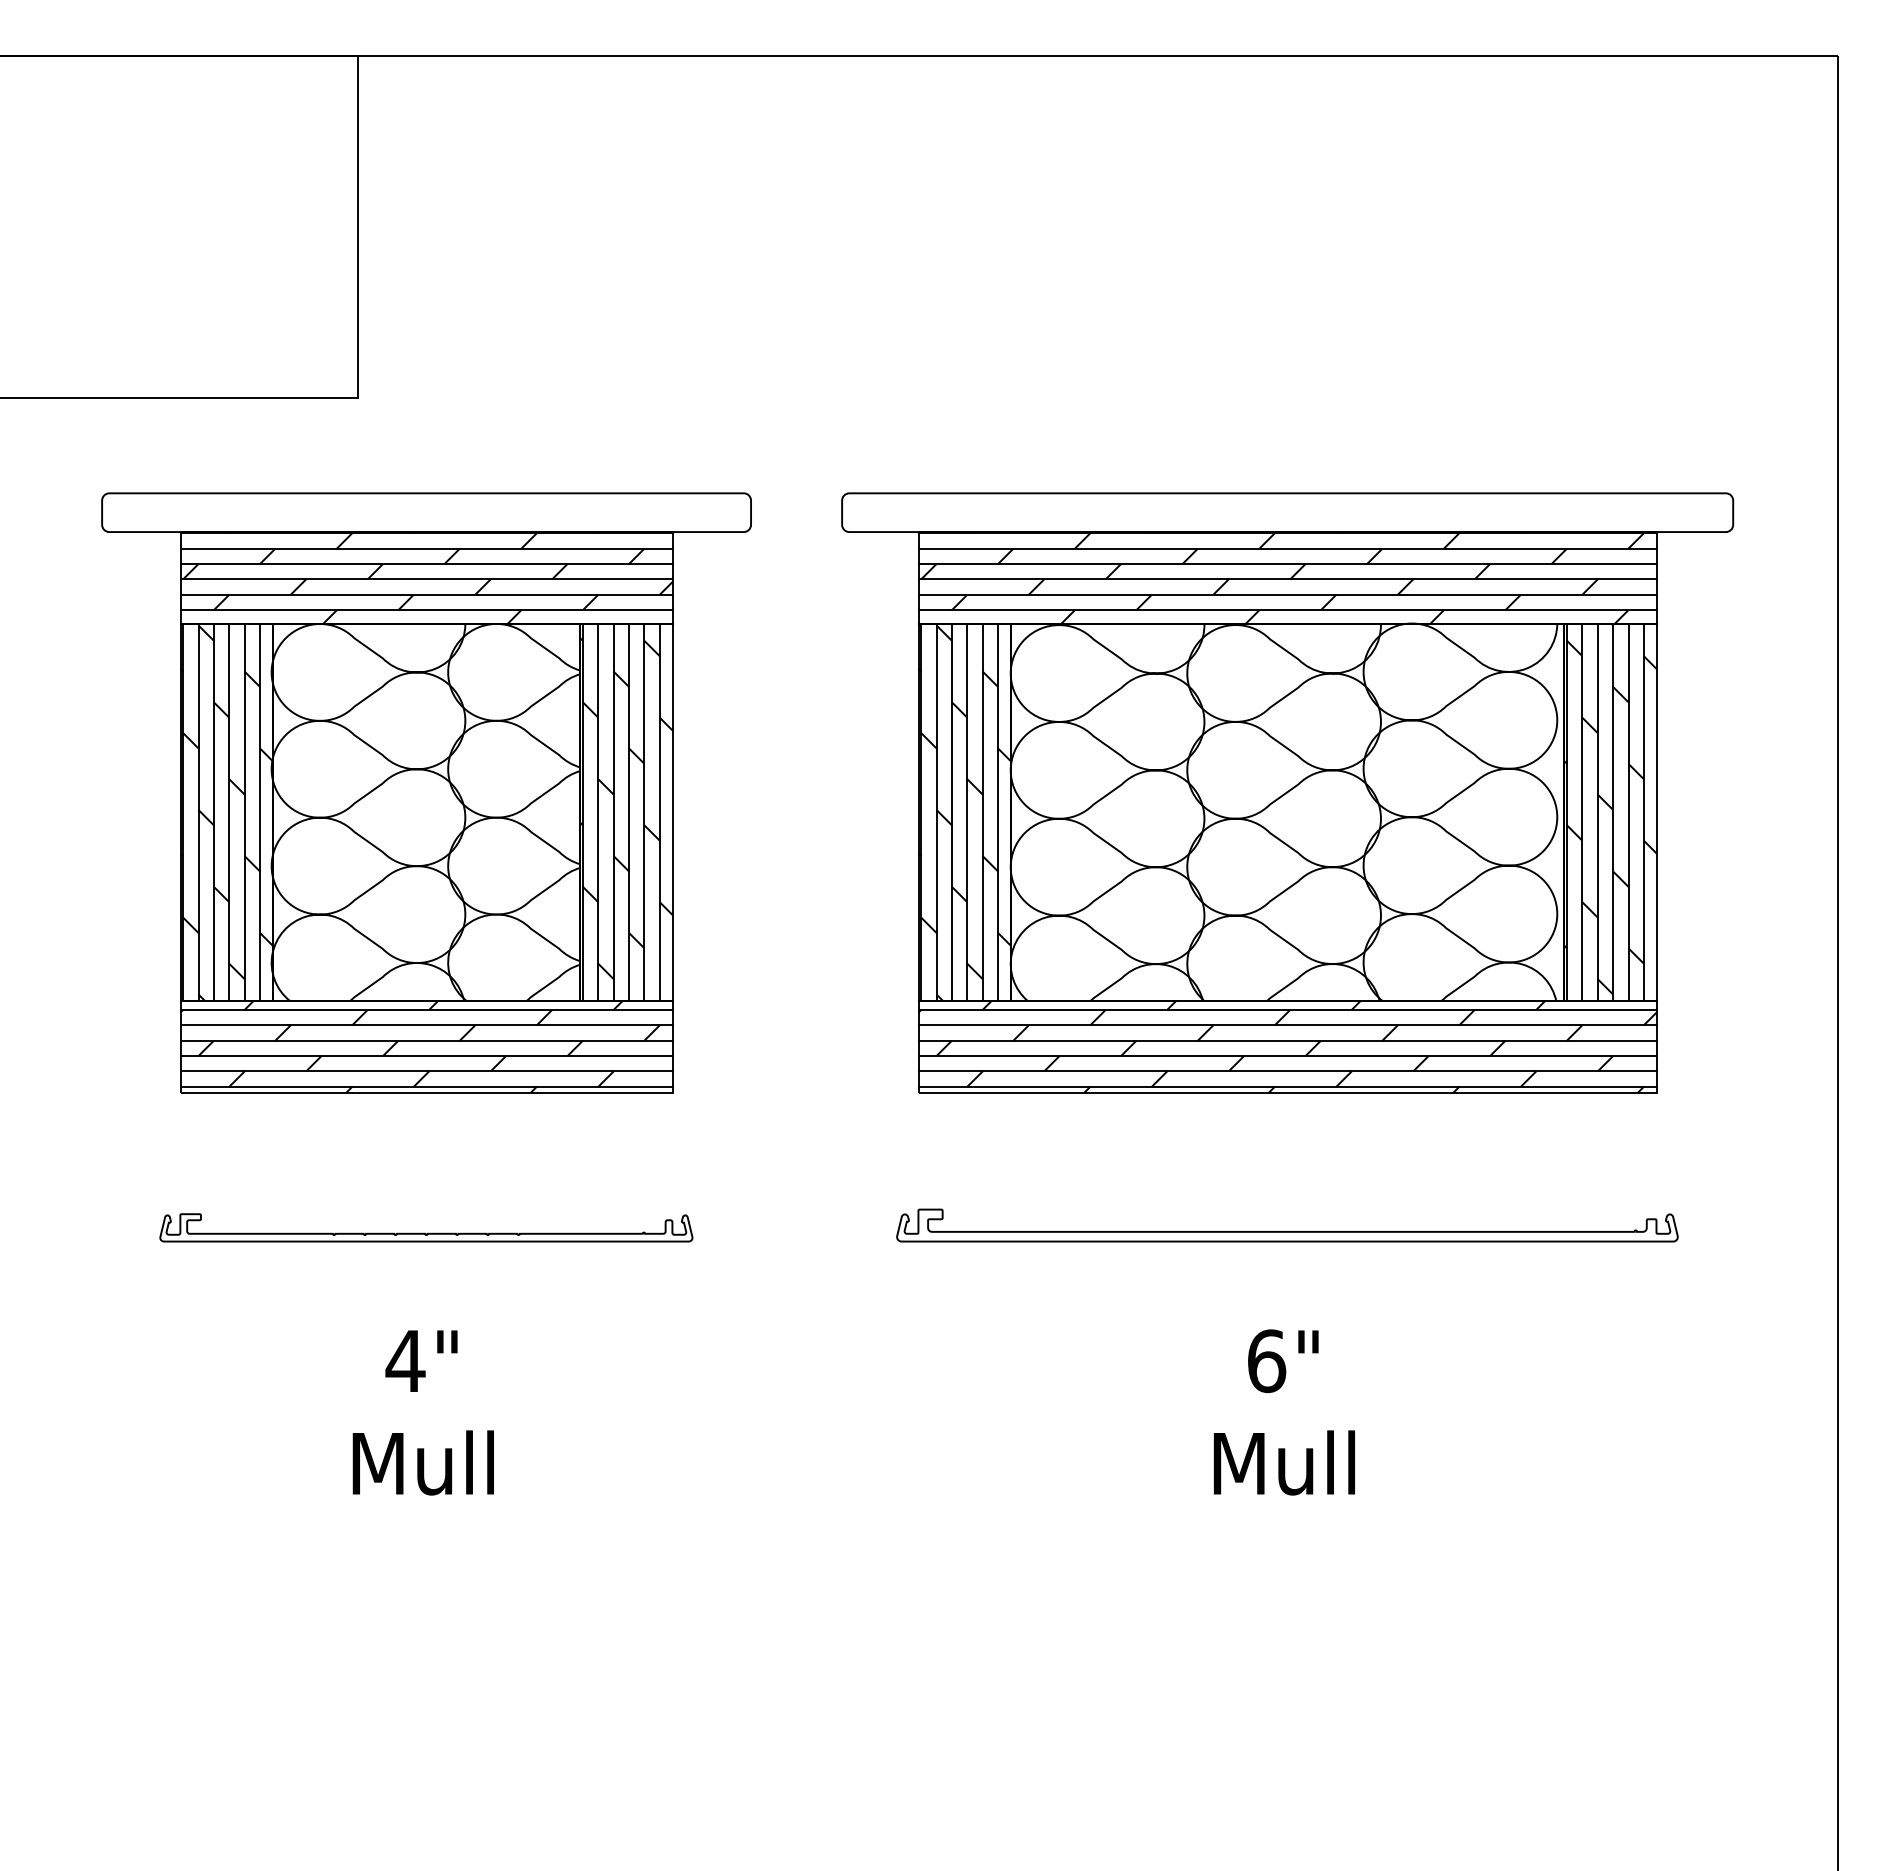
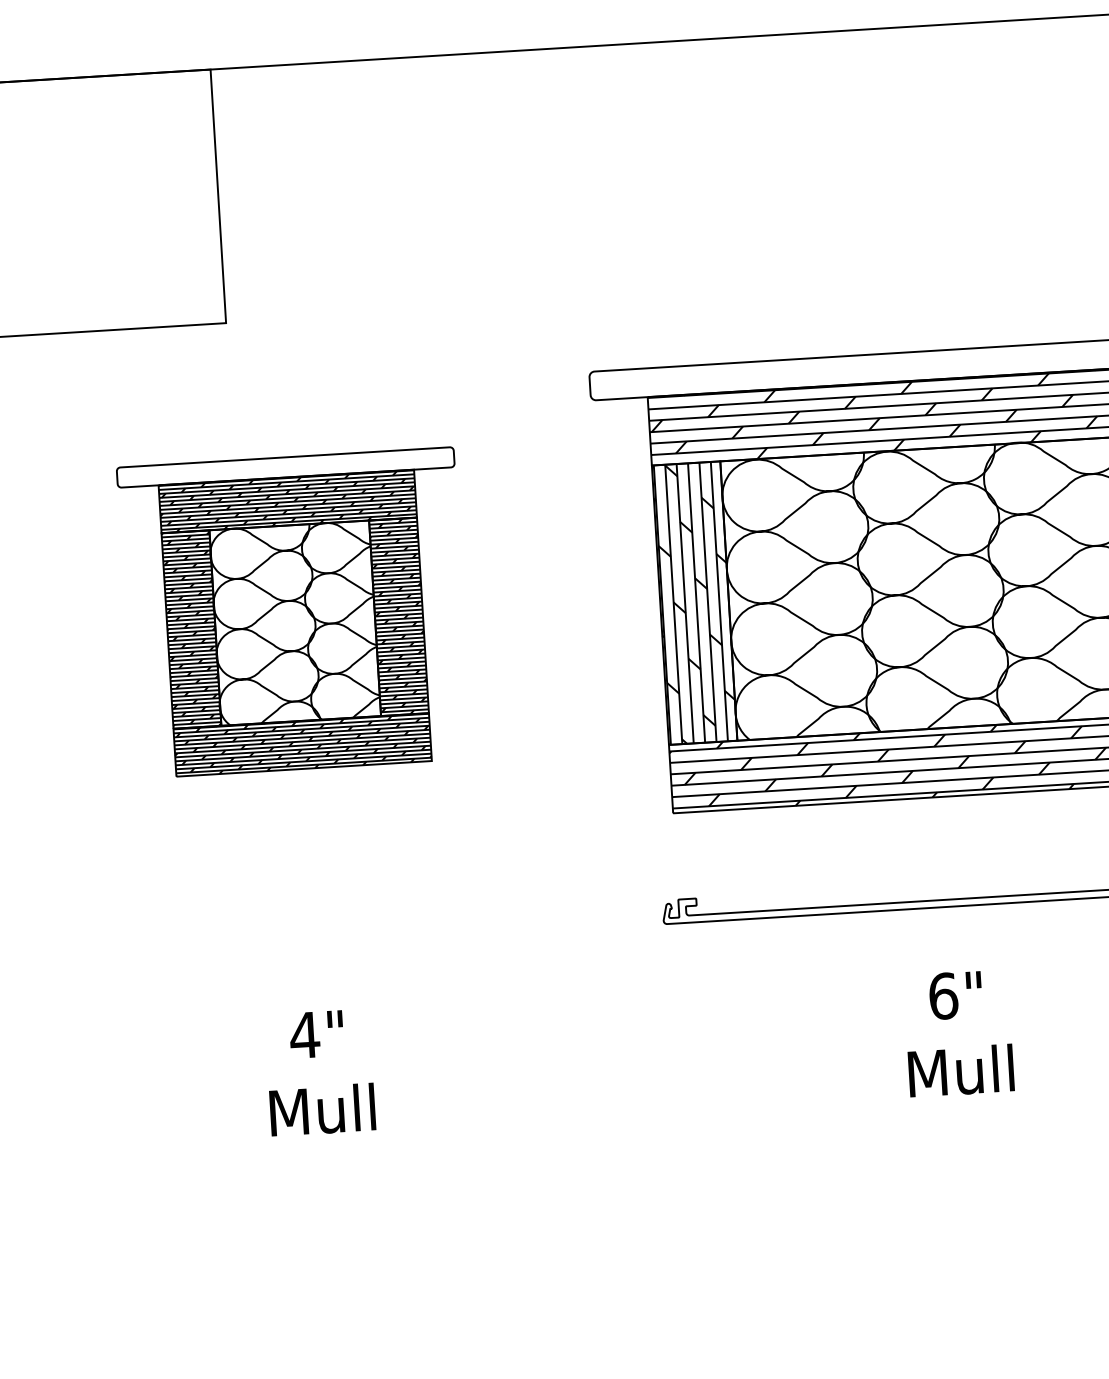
part: (426, 792) -> (294, 612), size x0.7
curve: (425, 1232) -> (313, 938), removed

